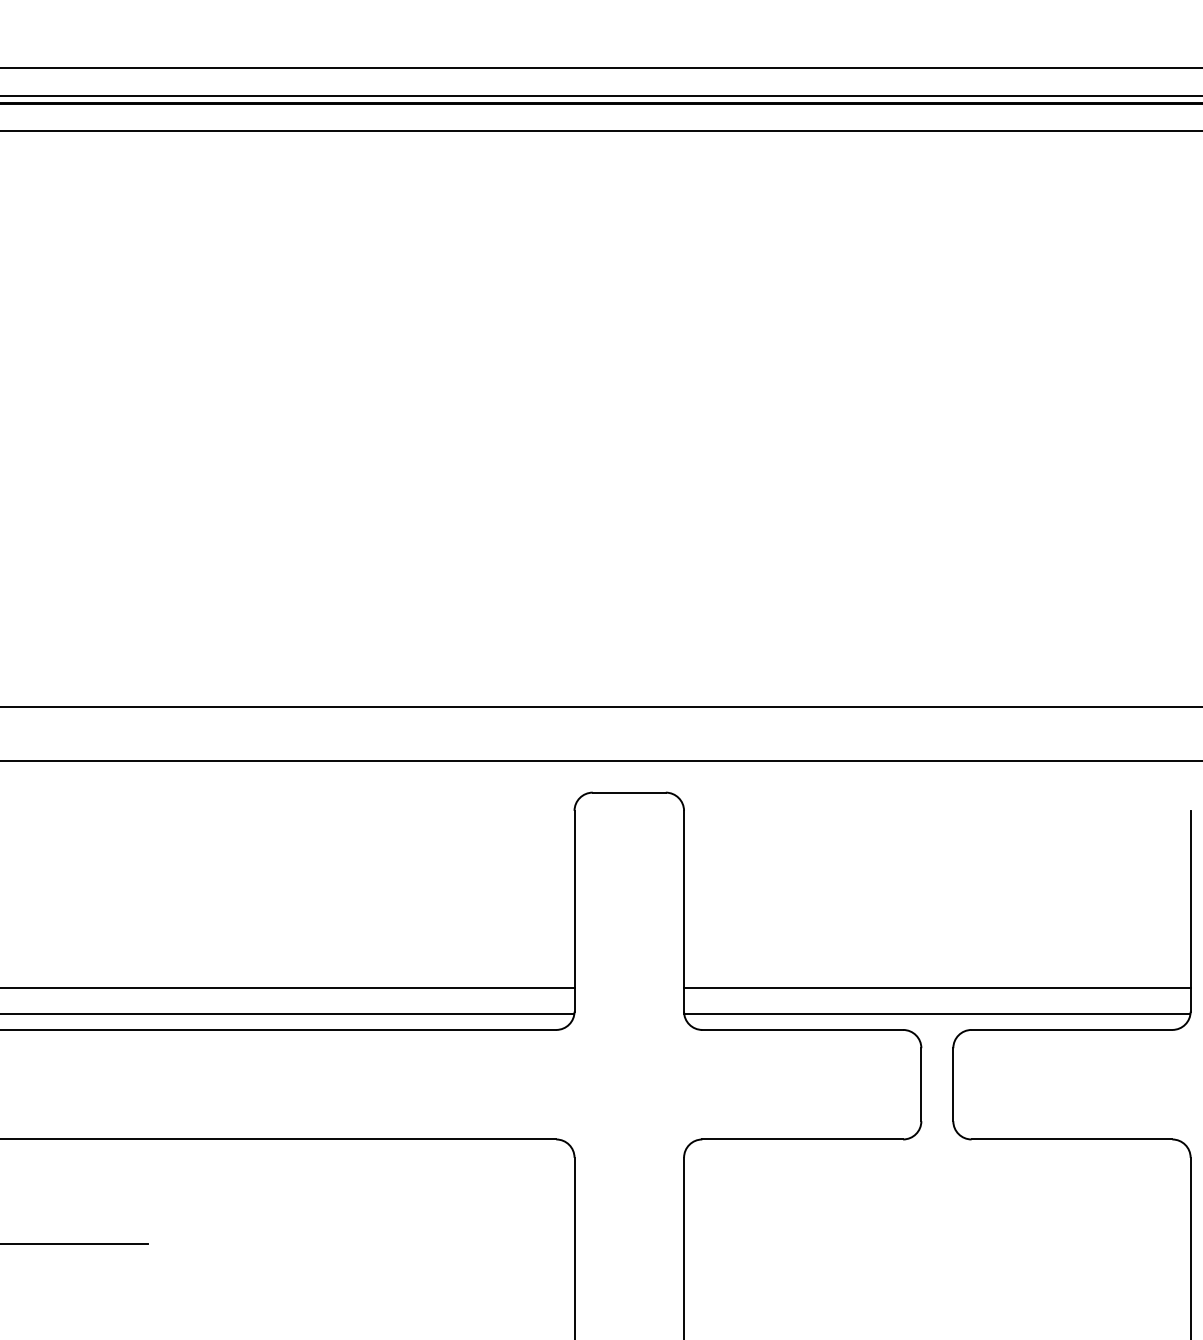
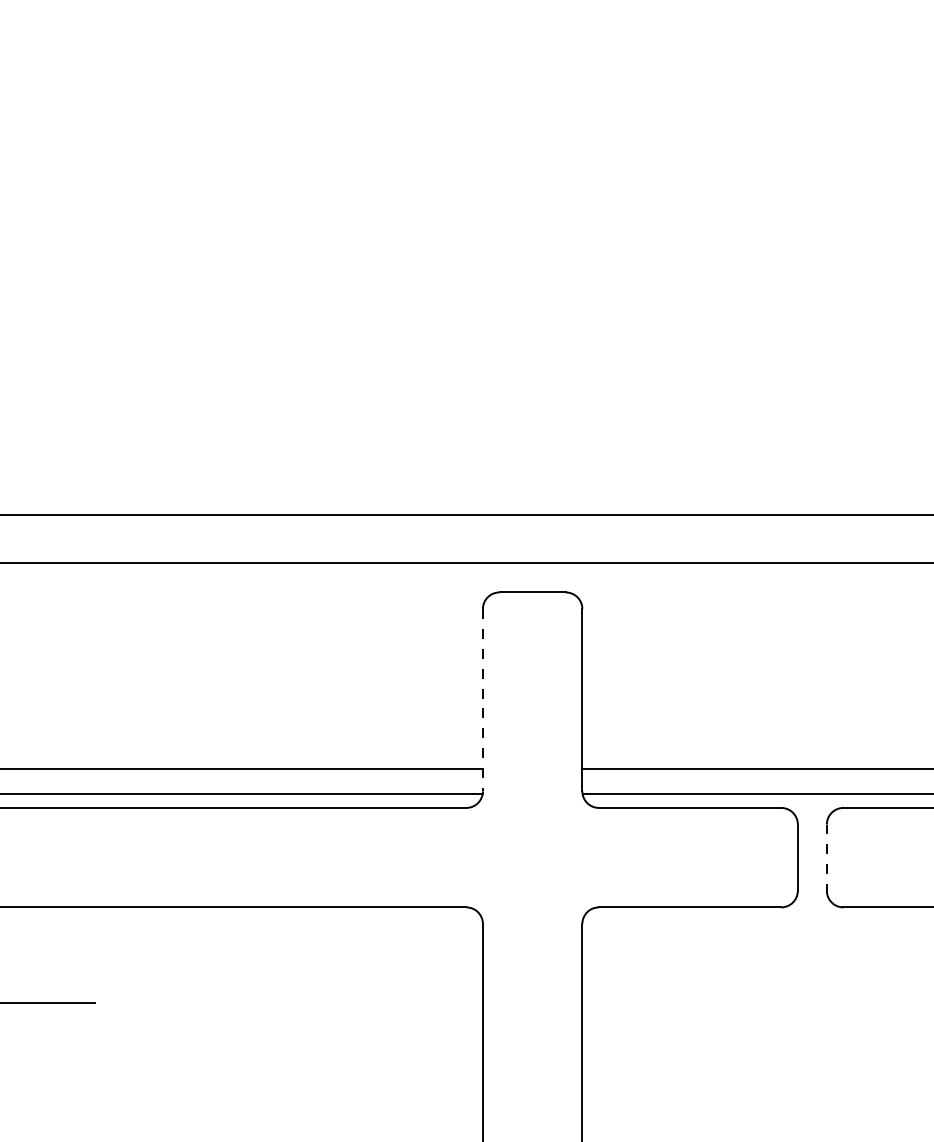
line: (574, 911) -> (482, 700), solid -> dashed
line: (953, 1084) -> (827, 857), solid -> dashed

